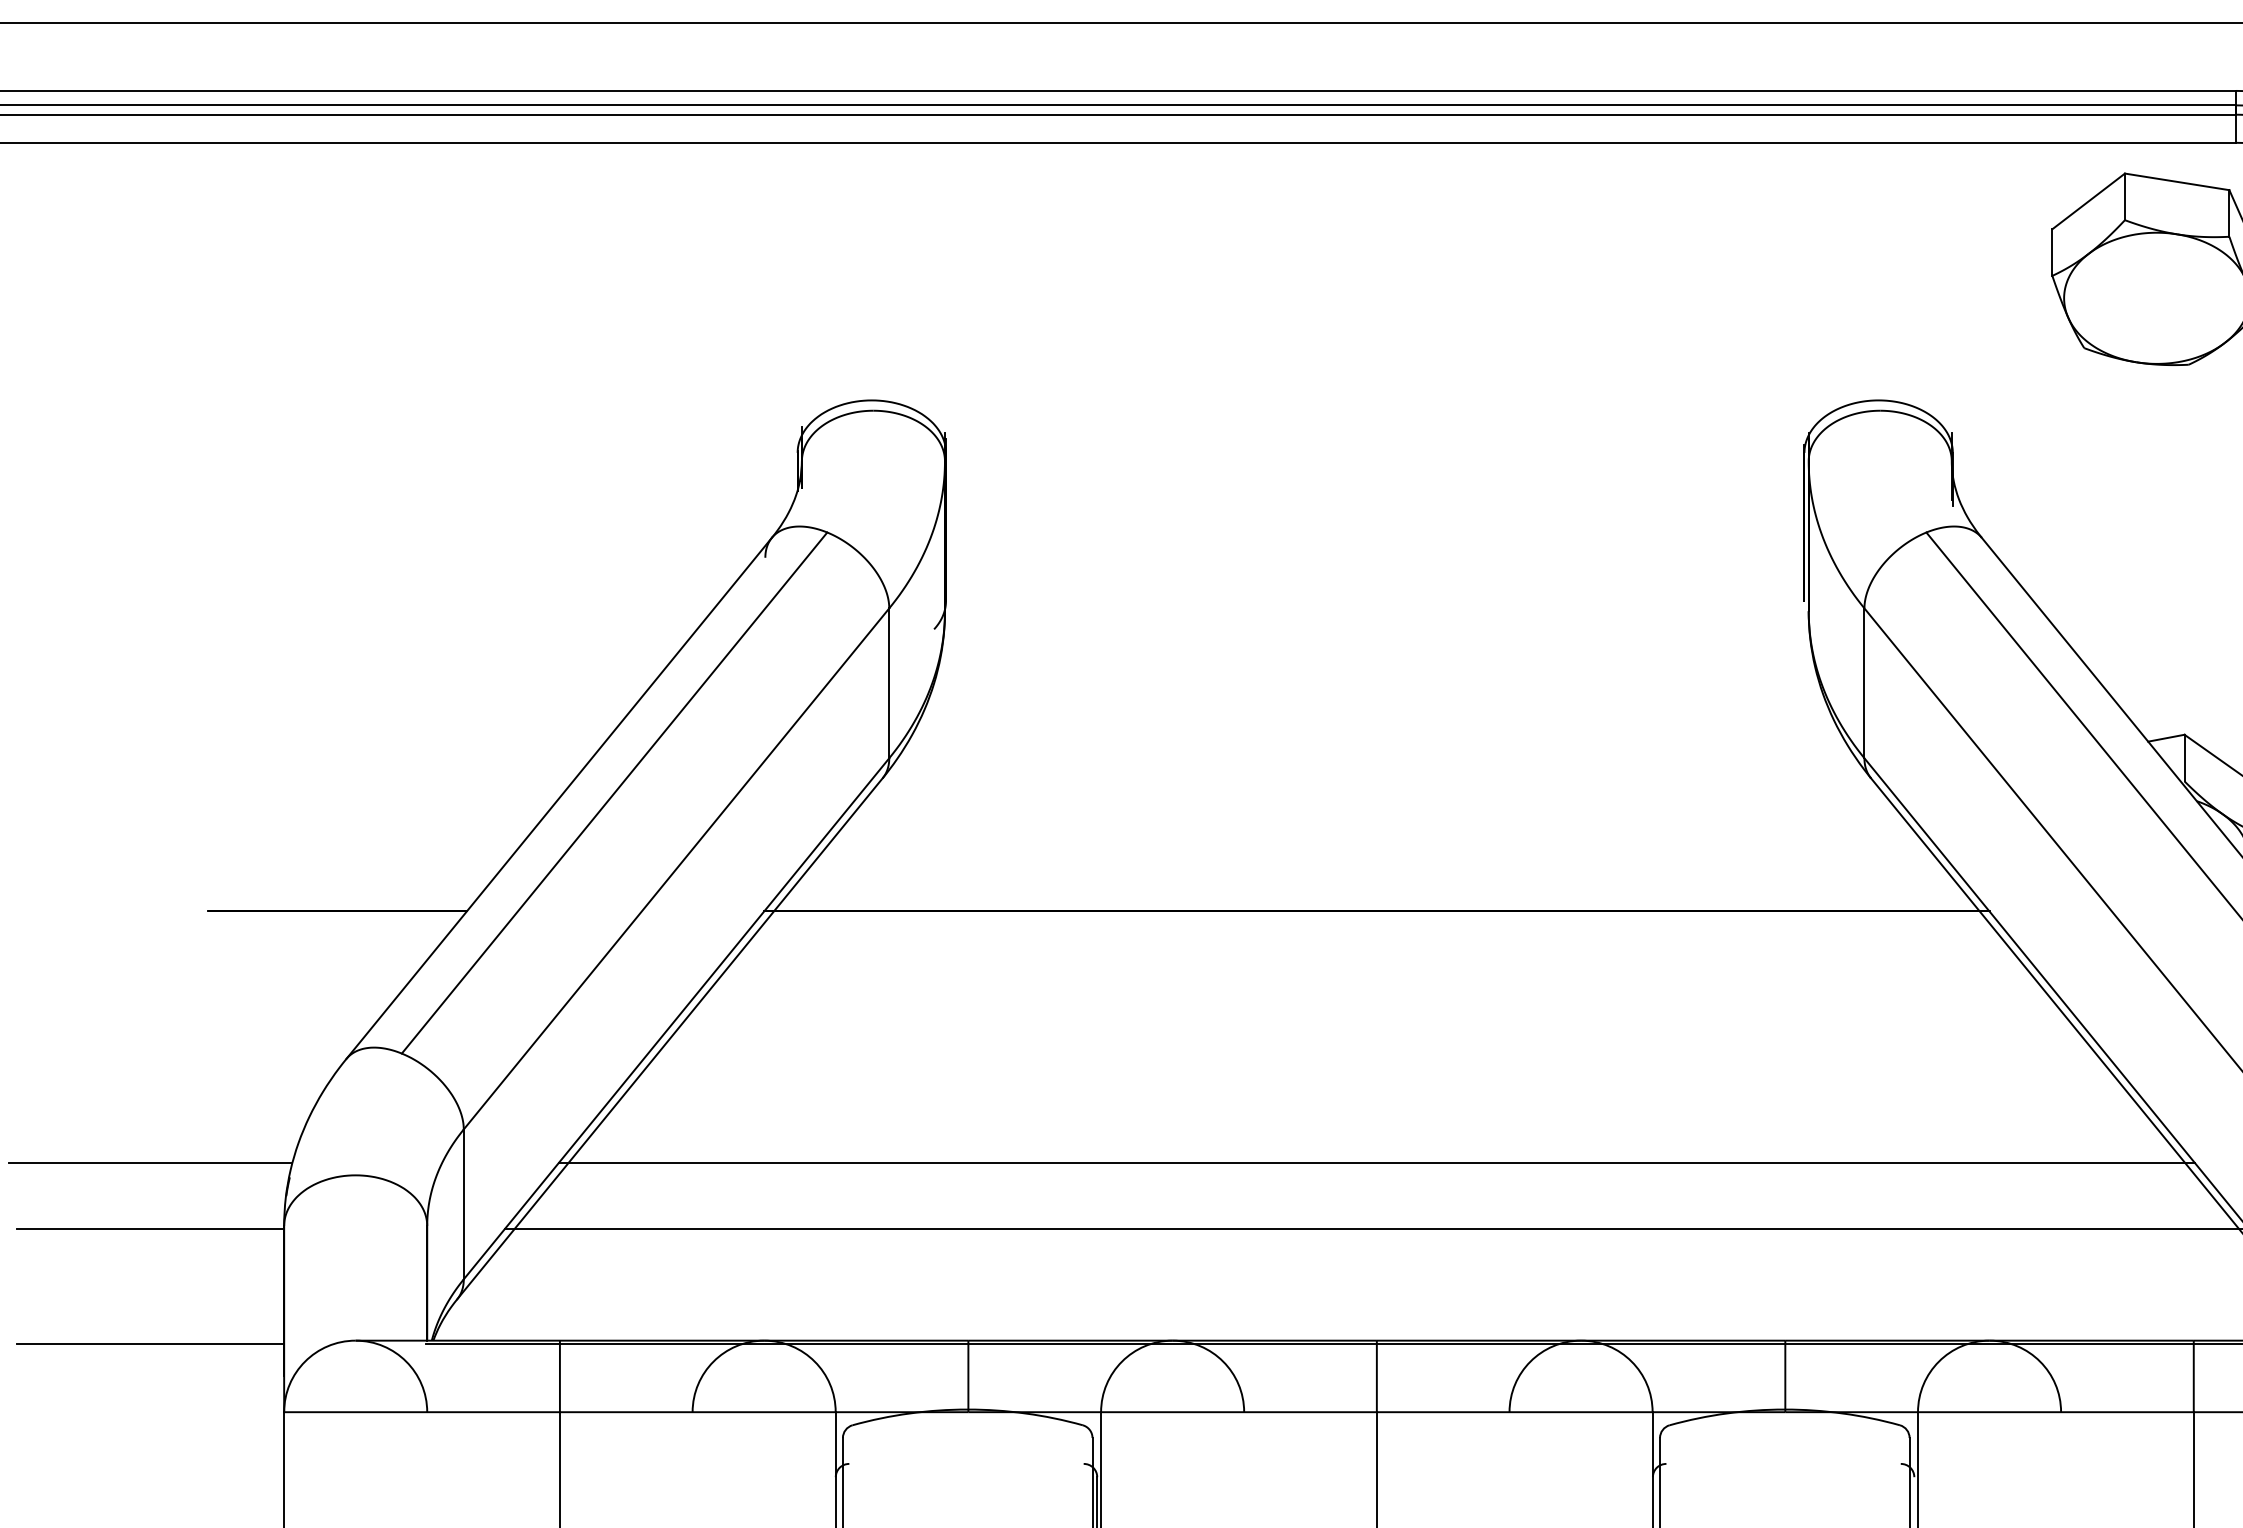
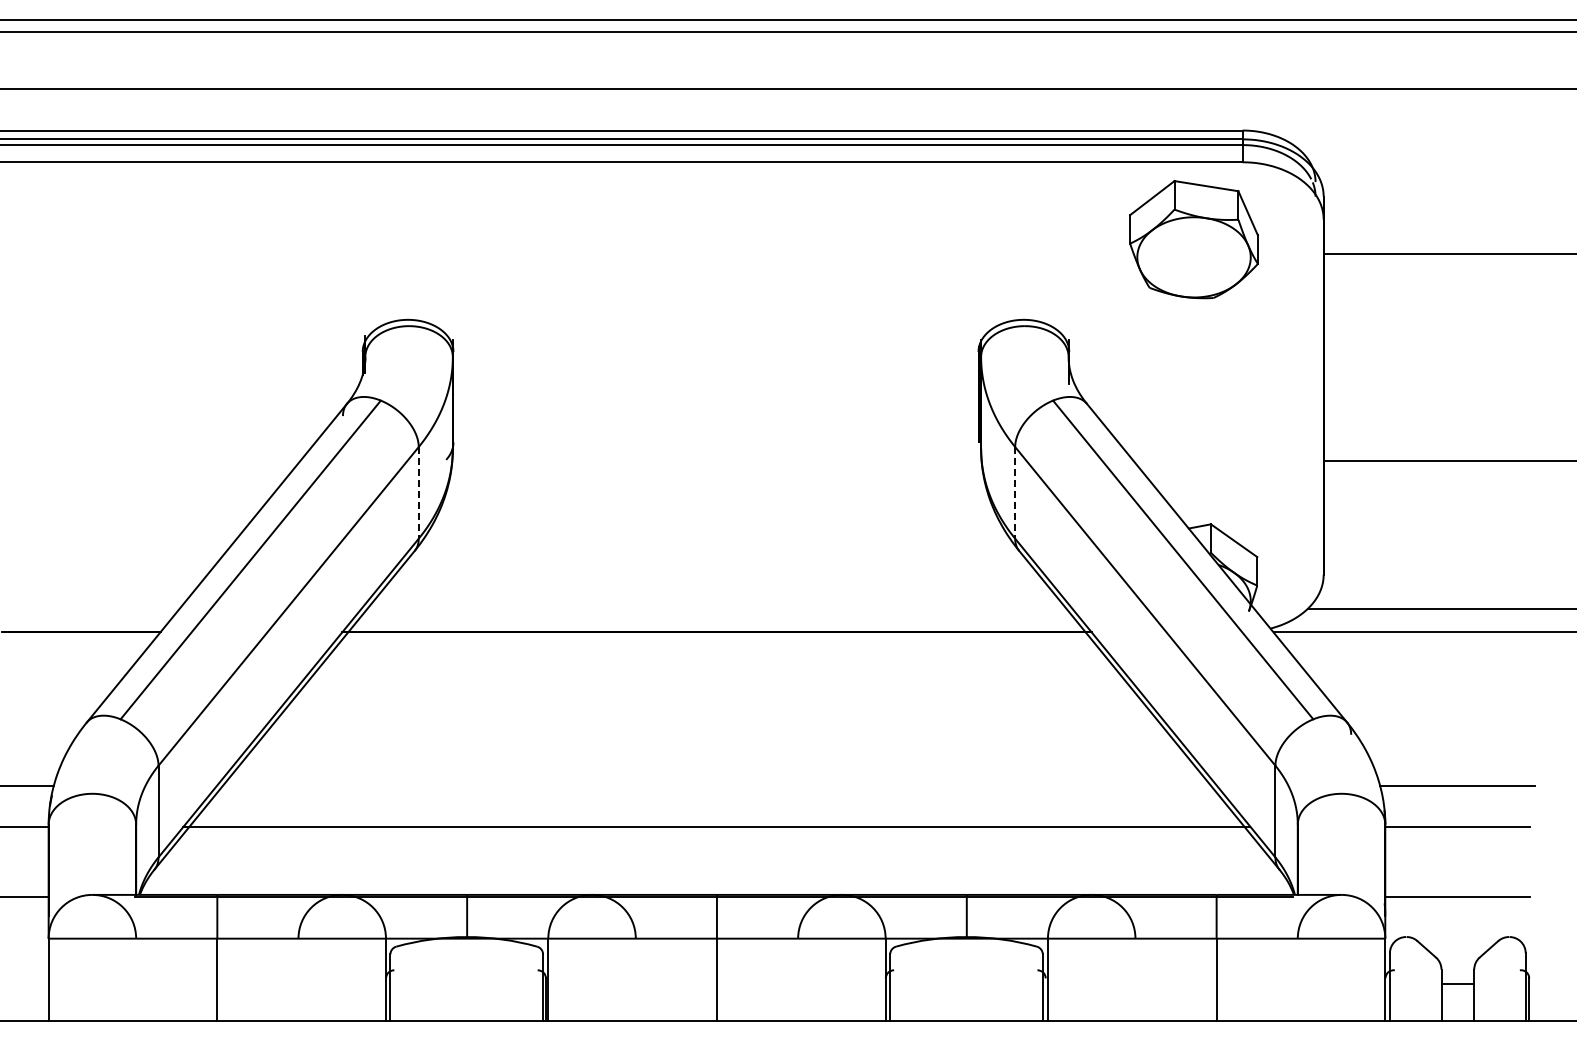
line: (888, 682) -> (418, 492), solid -> dashed
line: (1864, 682) -> (1015, 492), solid -> dashed
line: (1376, 1163) -> (716, 786), removed

